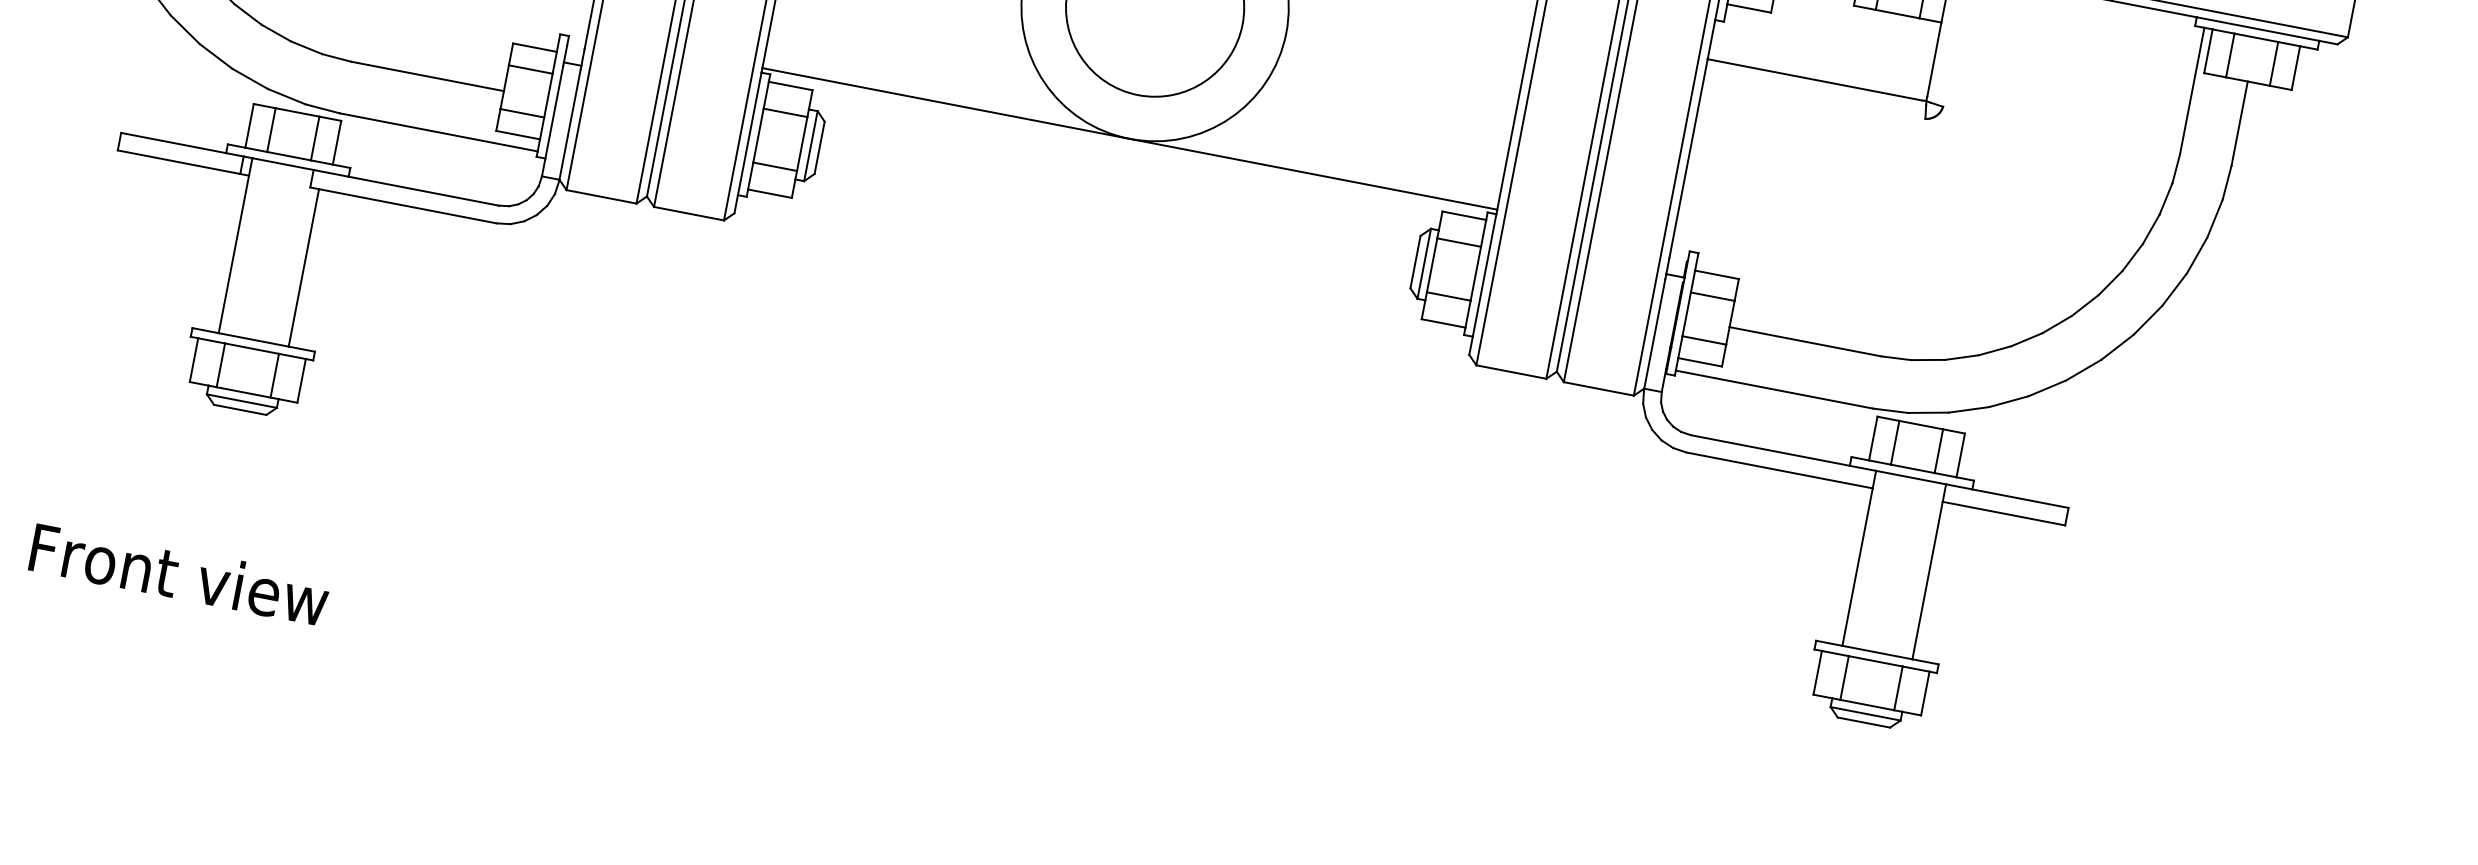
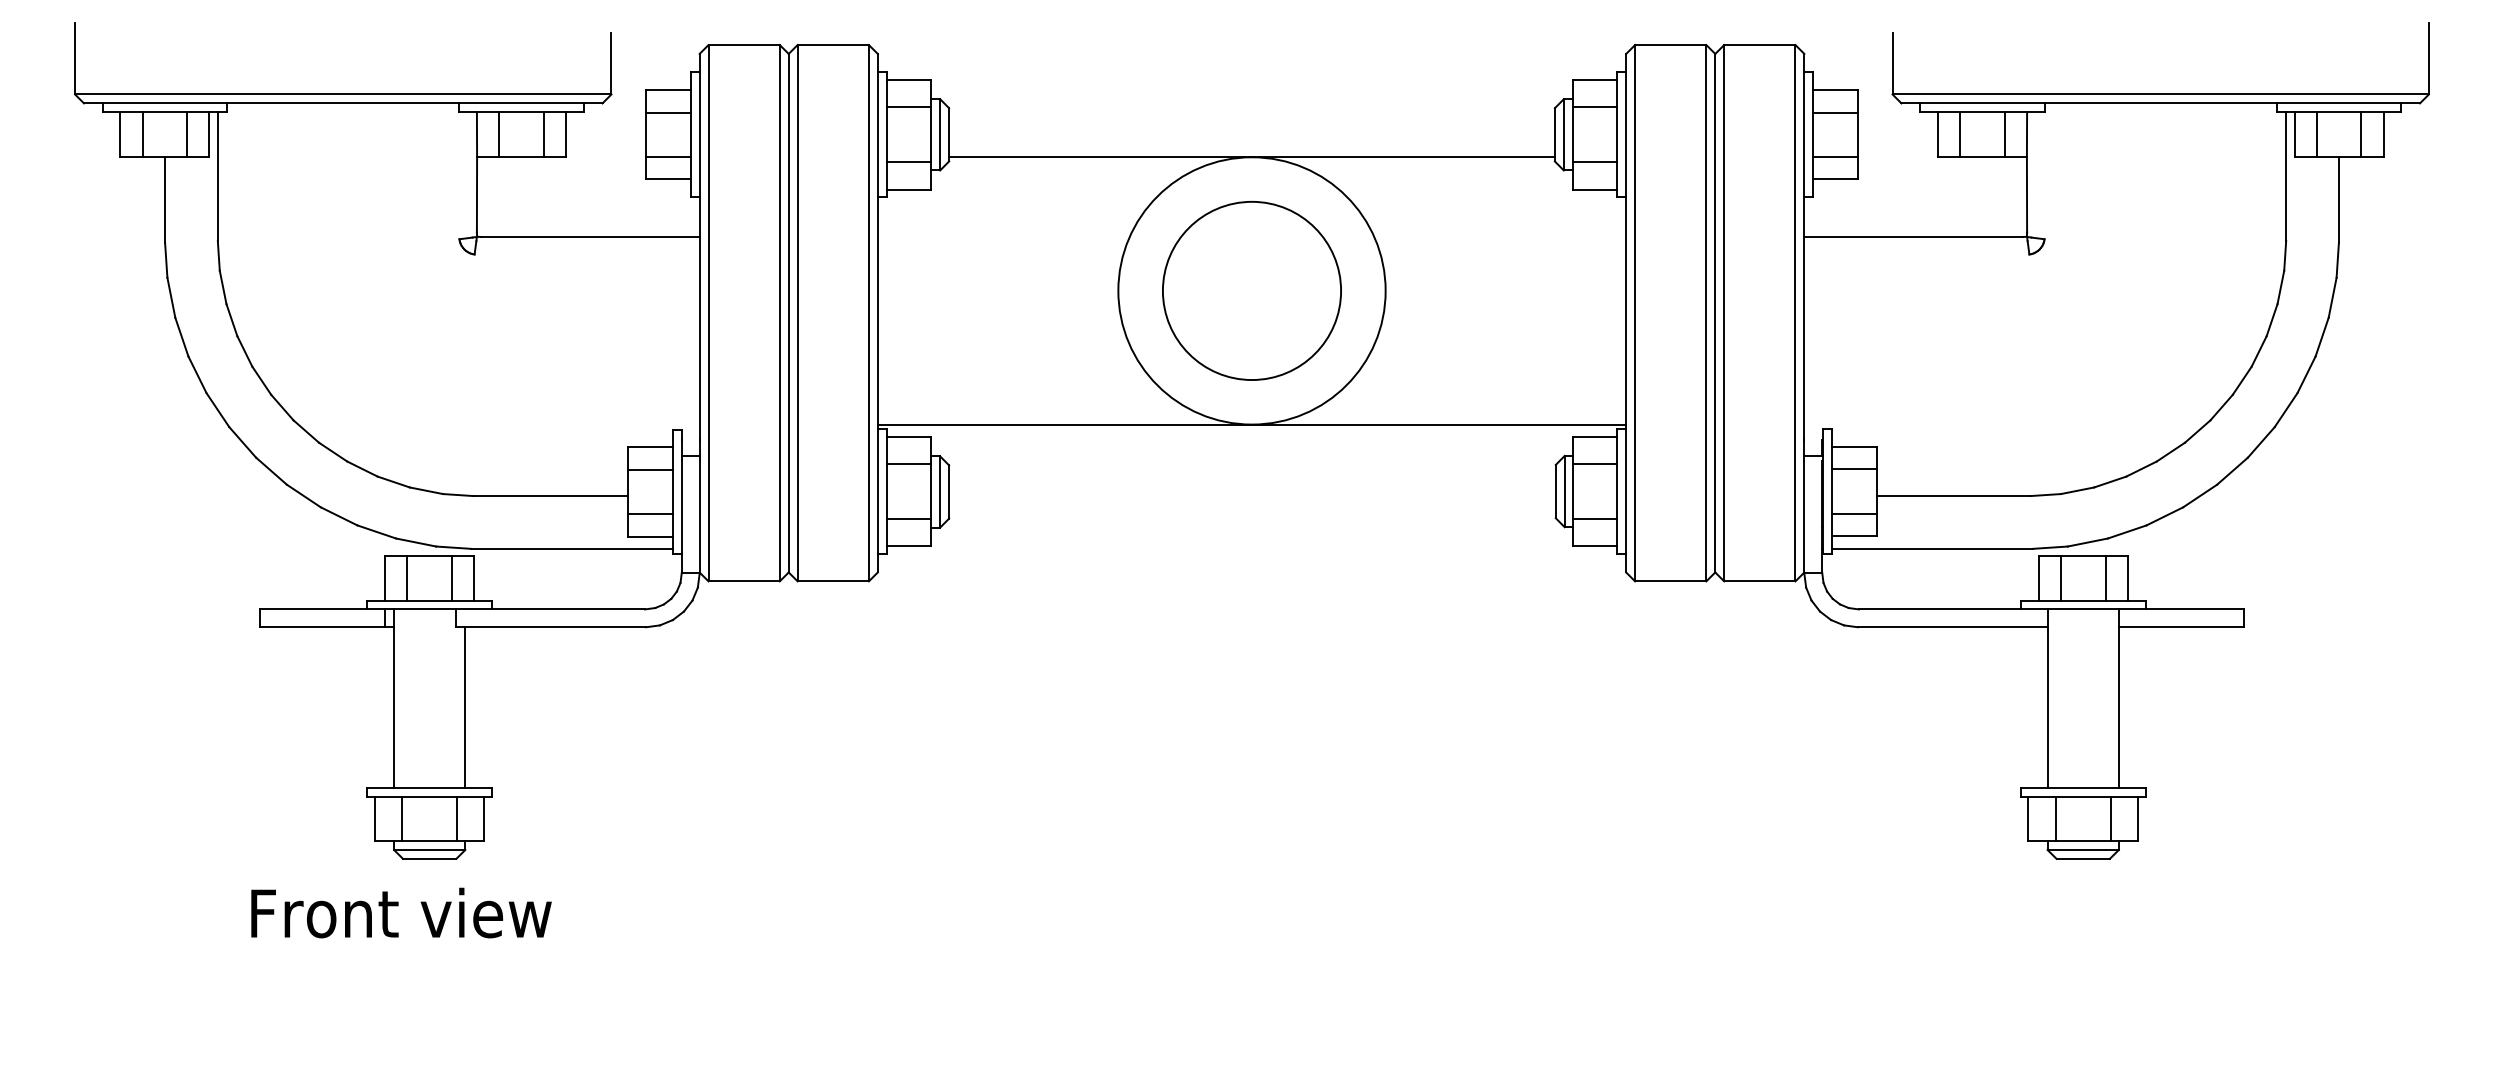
text: (179, 574) -> (401, 912), moved

